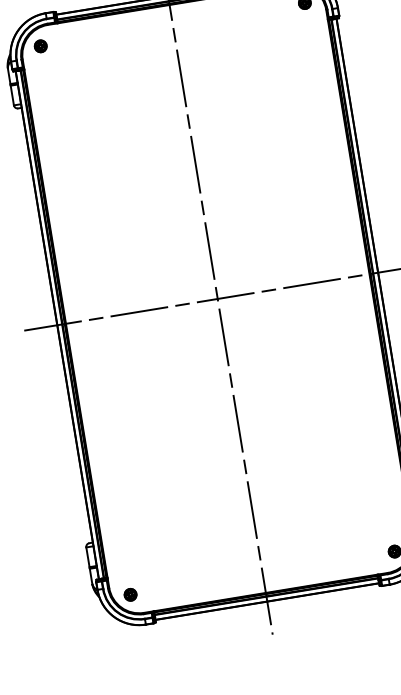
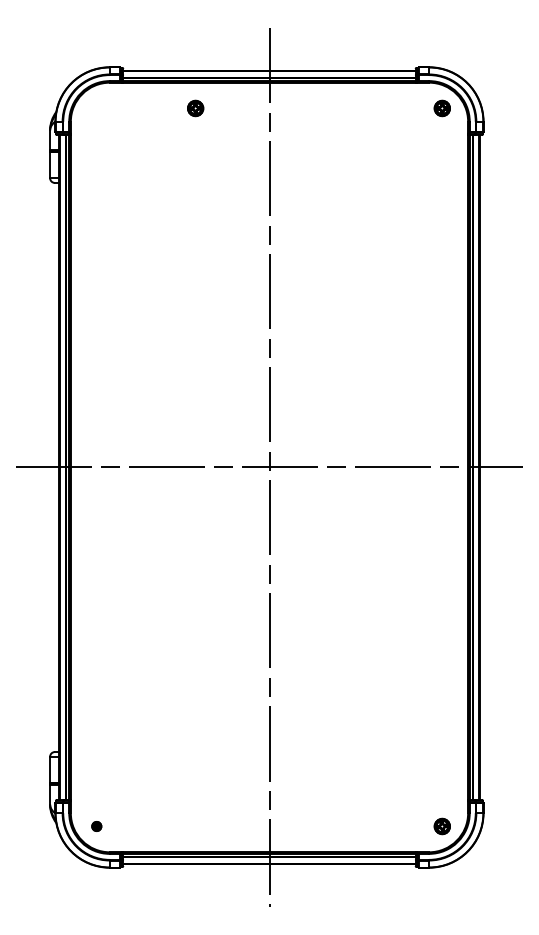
part: (40, 46) -> (195, 108), moved
part: (130, 594) -> (96, 826), size x0.6

